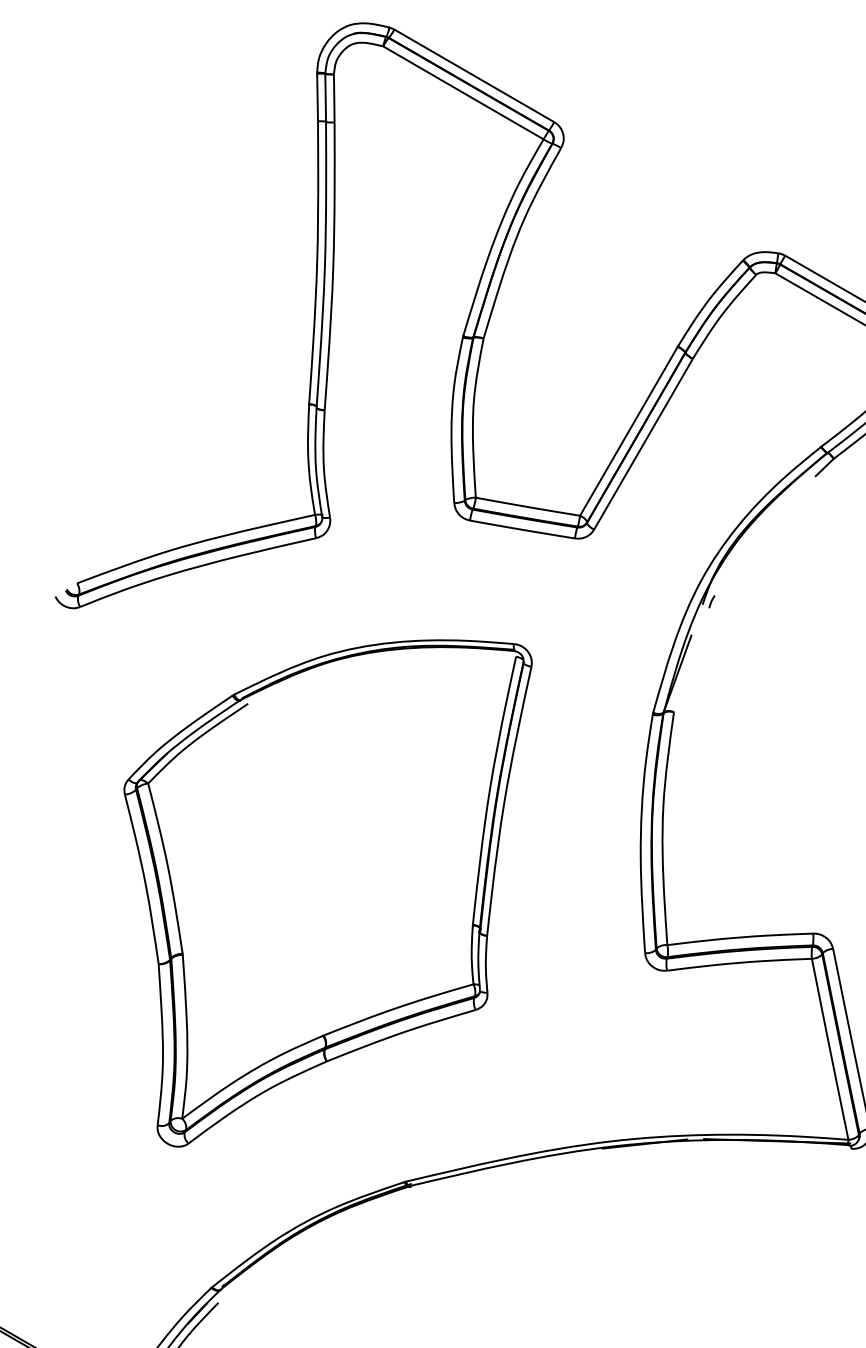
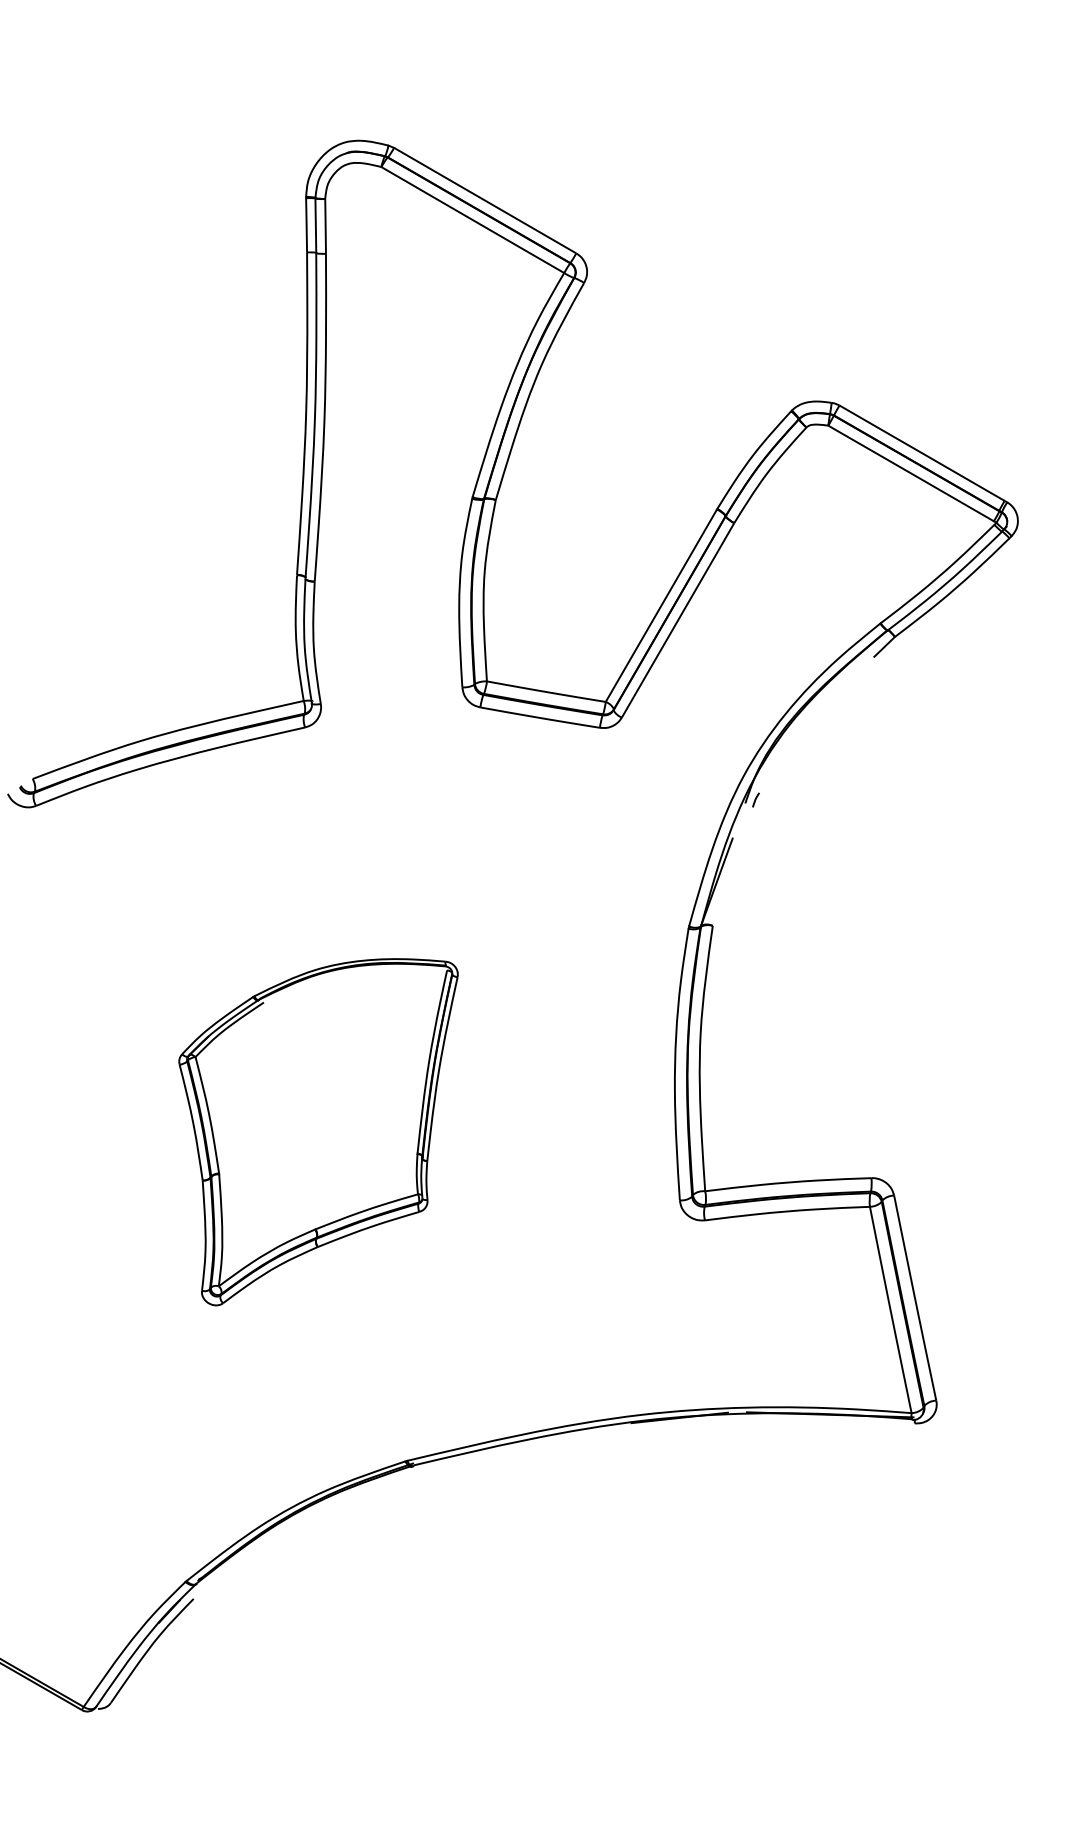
part: (328, 892) -> (318, 1131), size x0.6

